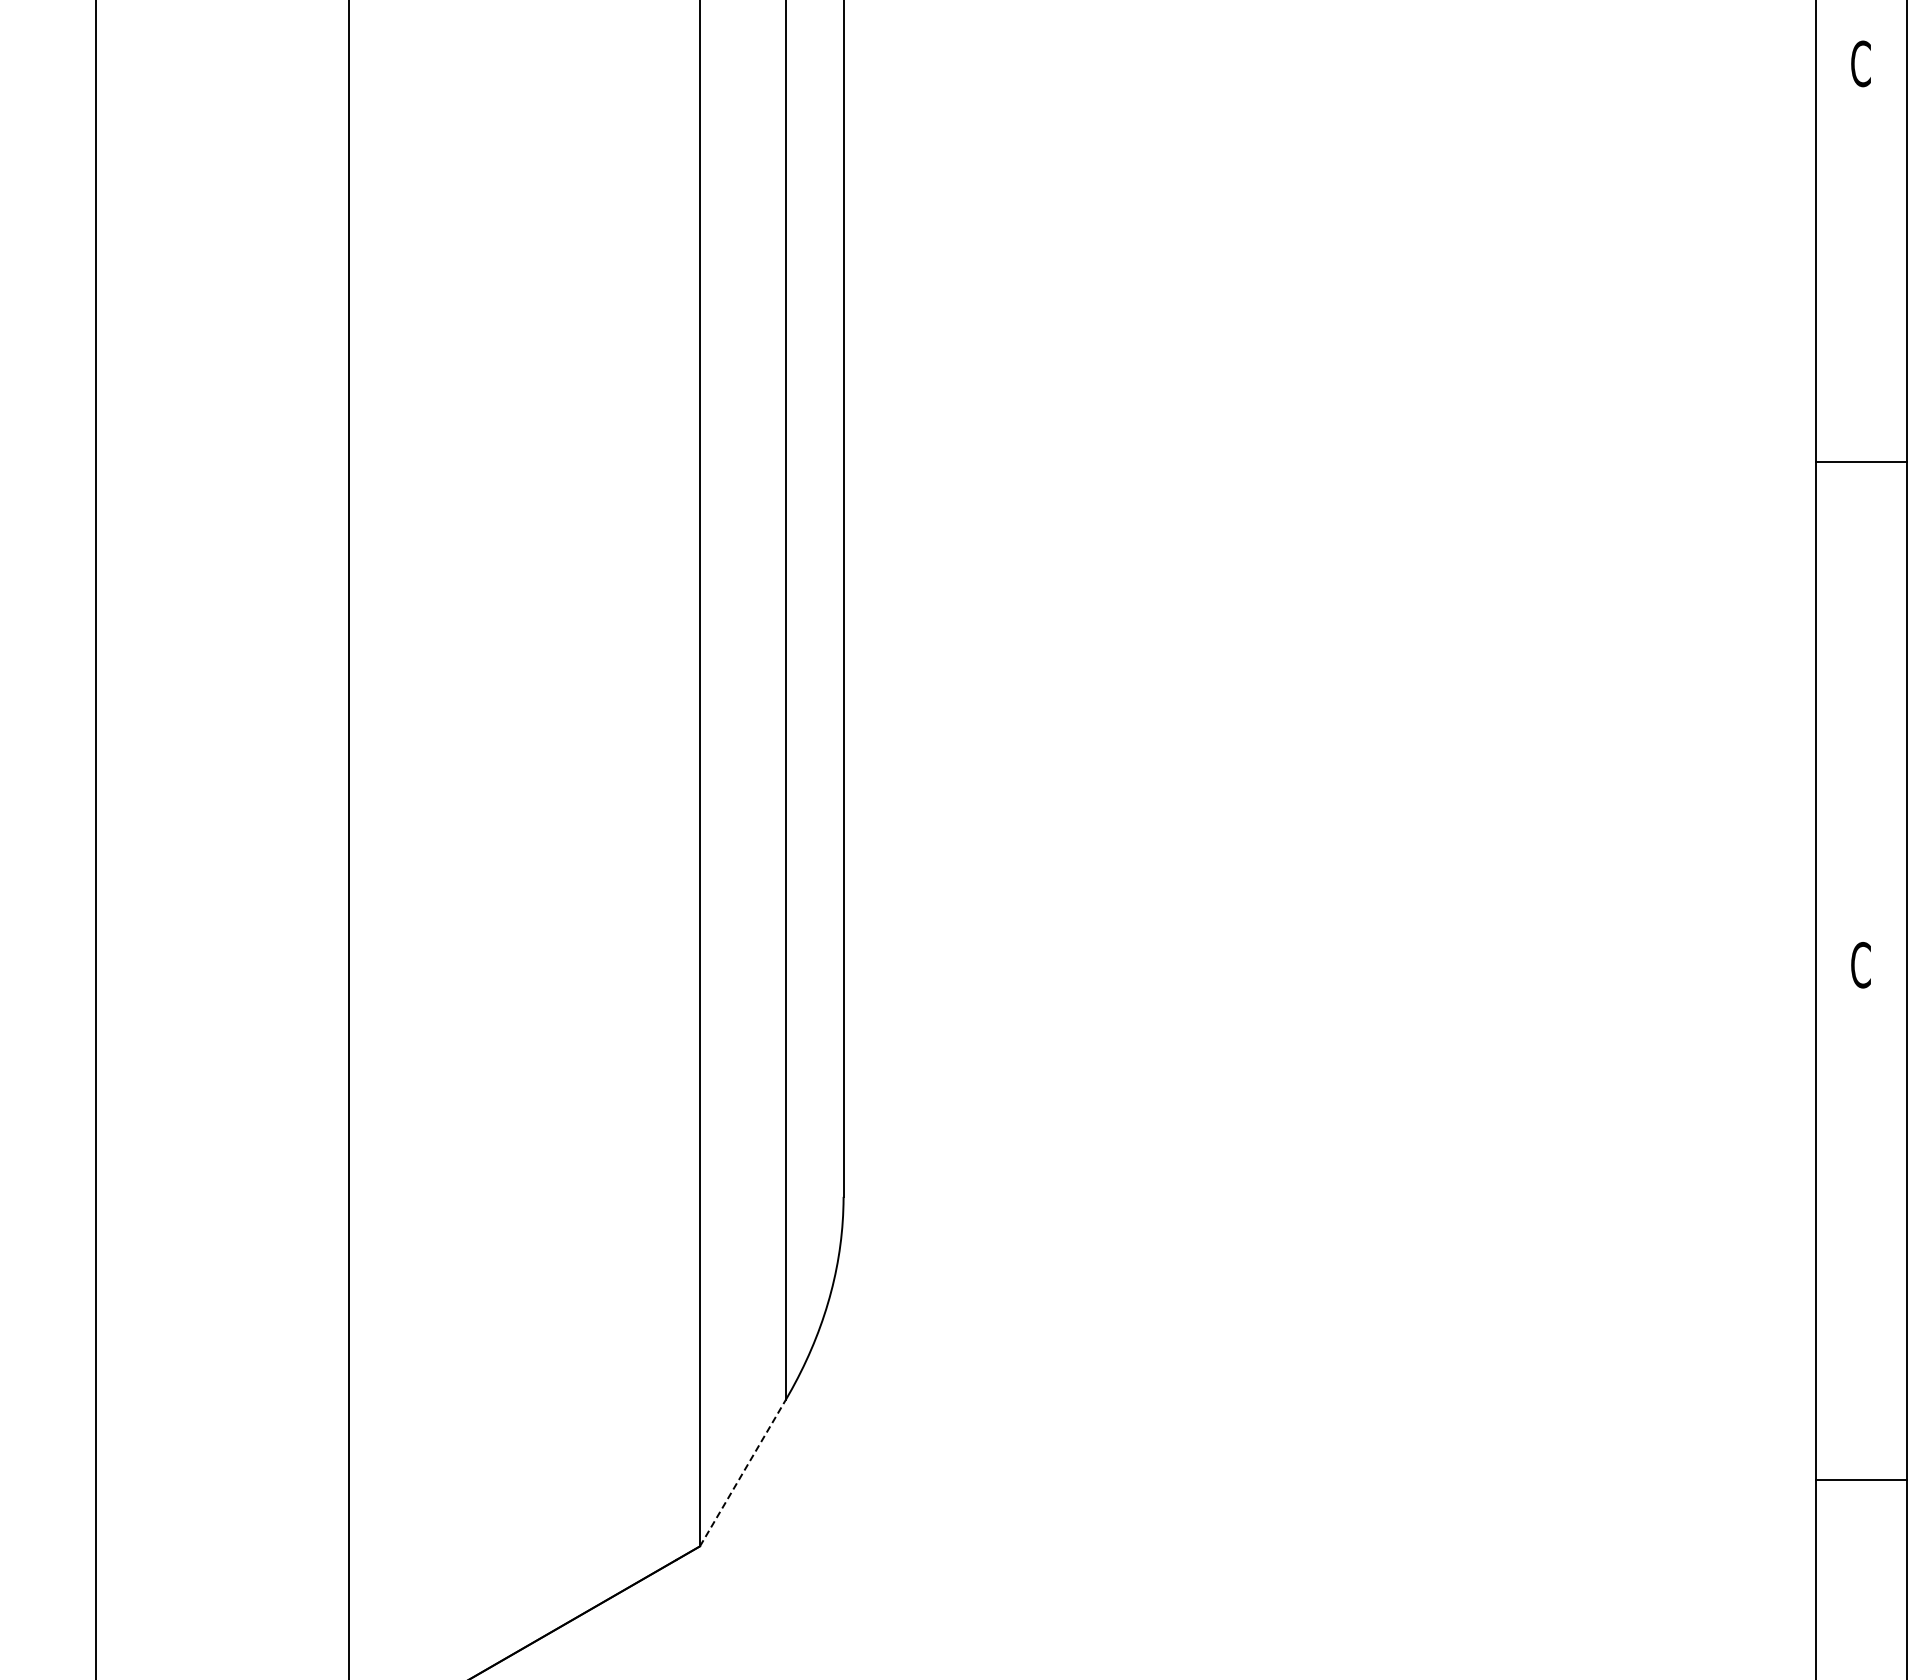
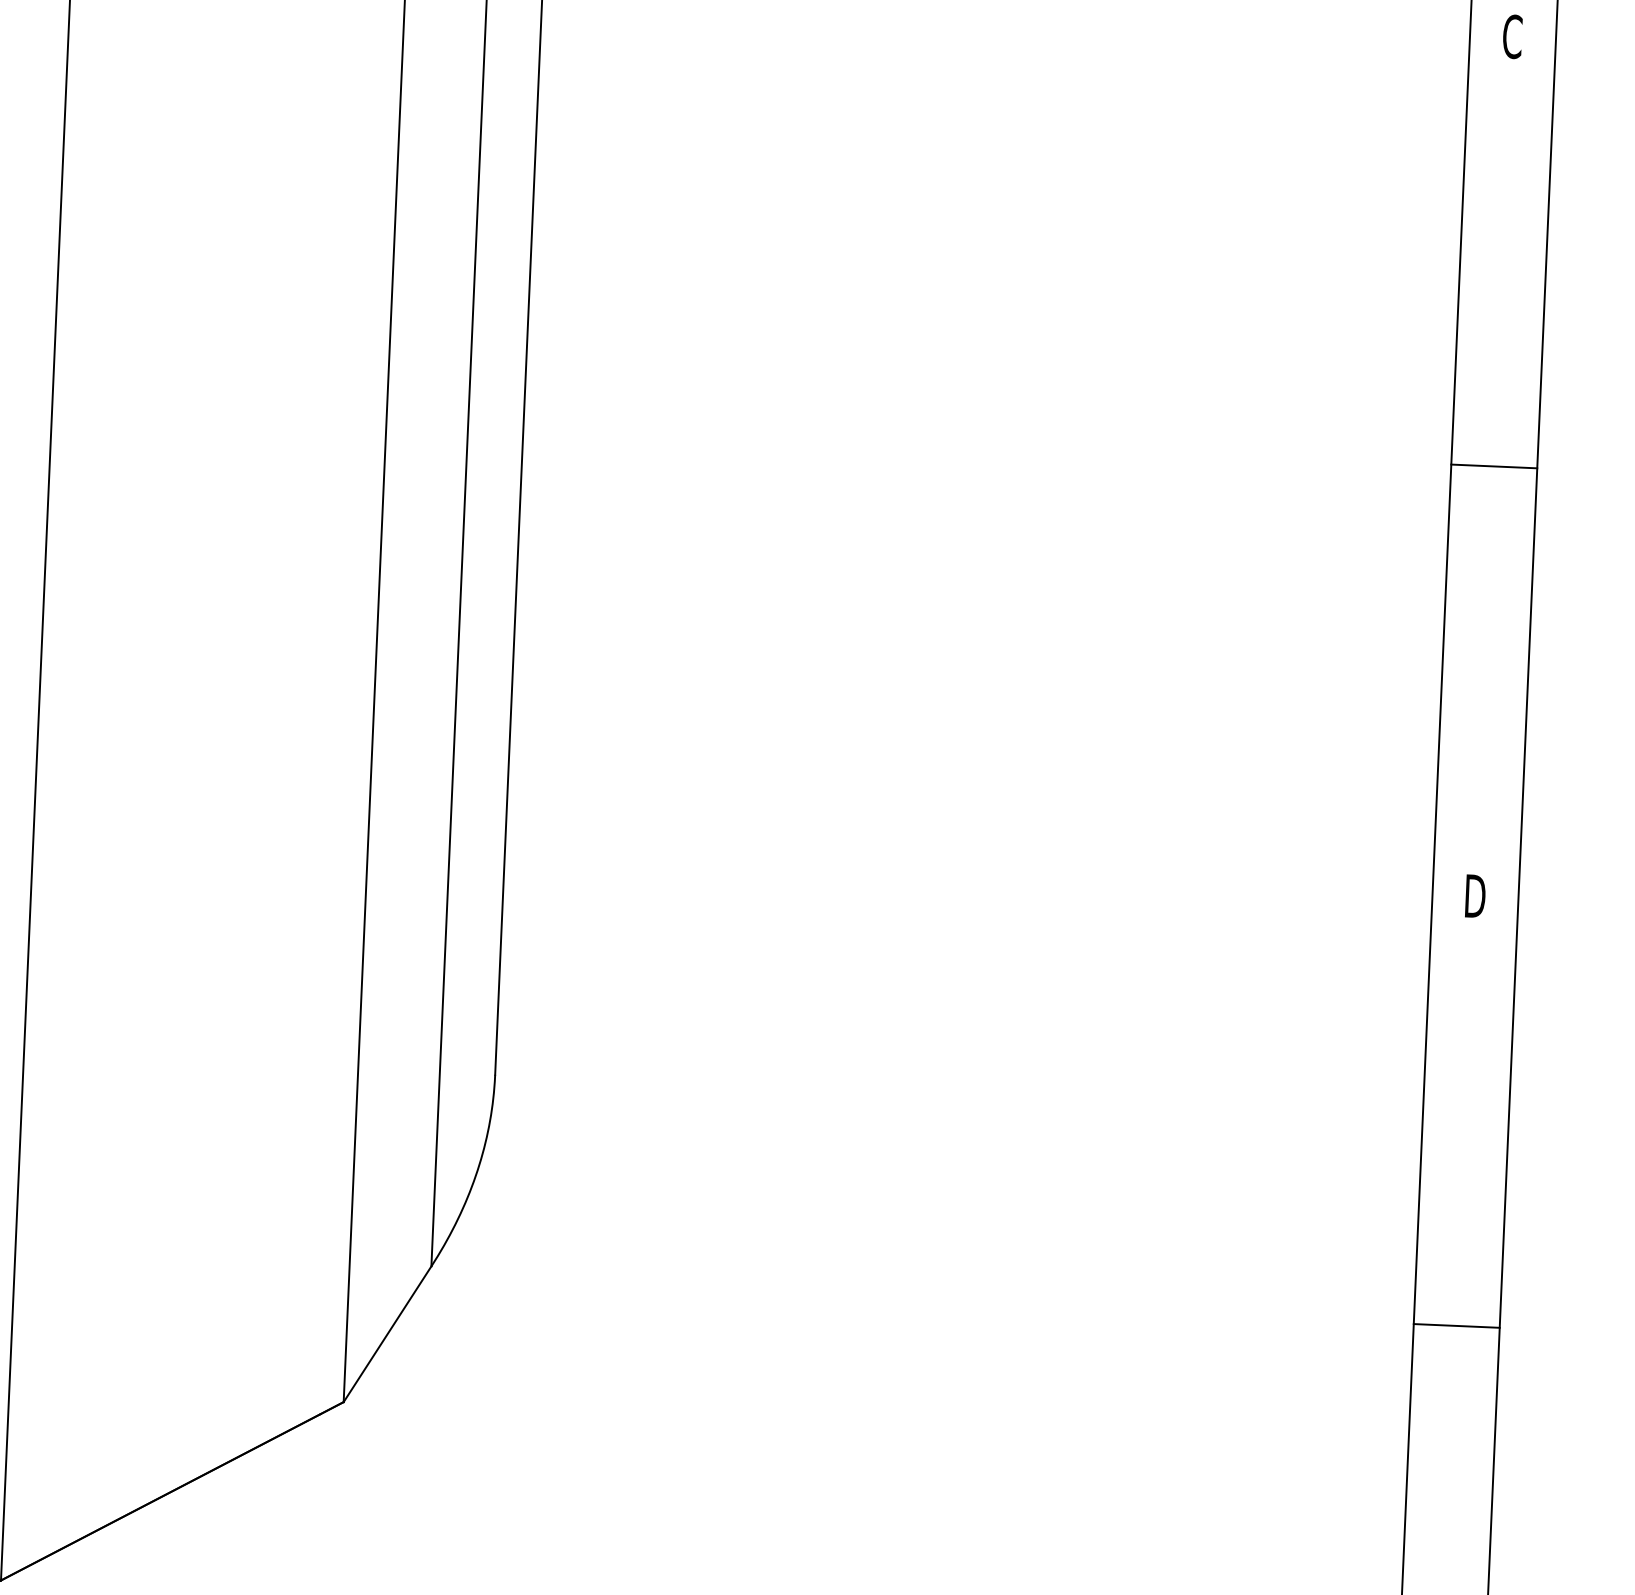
line: (1861, 462) -> (1494, 466), moved
text: (1861, 965) -> (1475, 896), C -> D
line: (742, 1473) -> (387, 1334), dashed -> solid
line: (1861, 1479) -> (1456, 1325), moved

